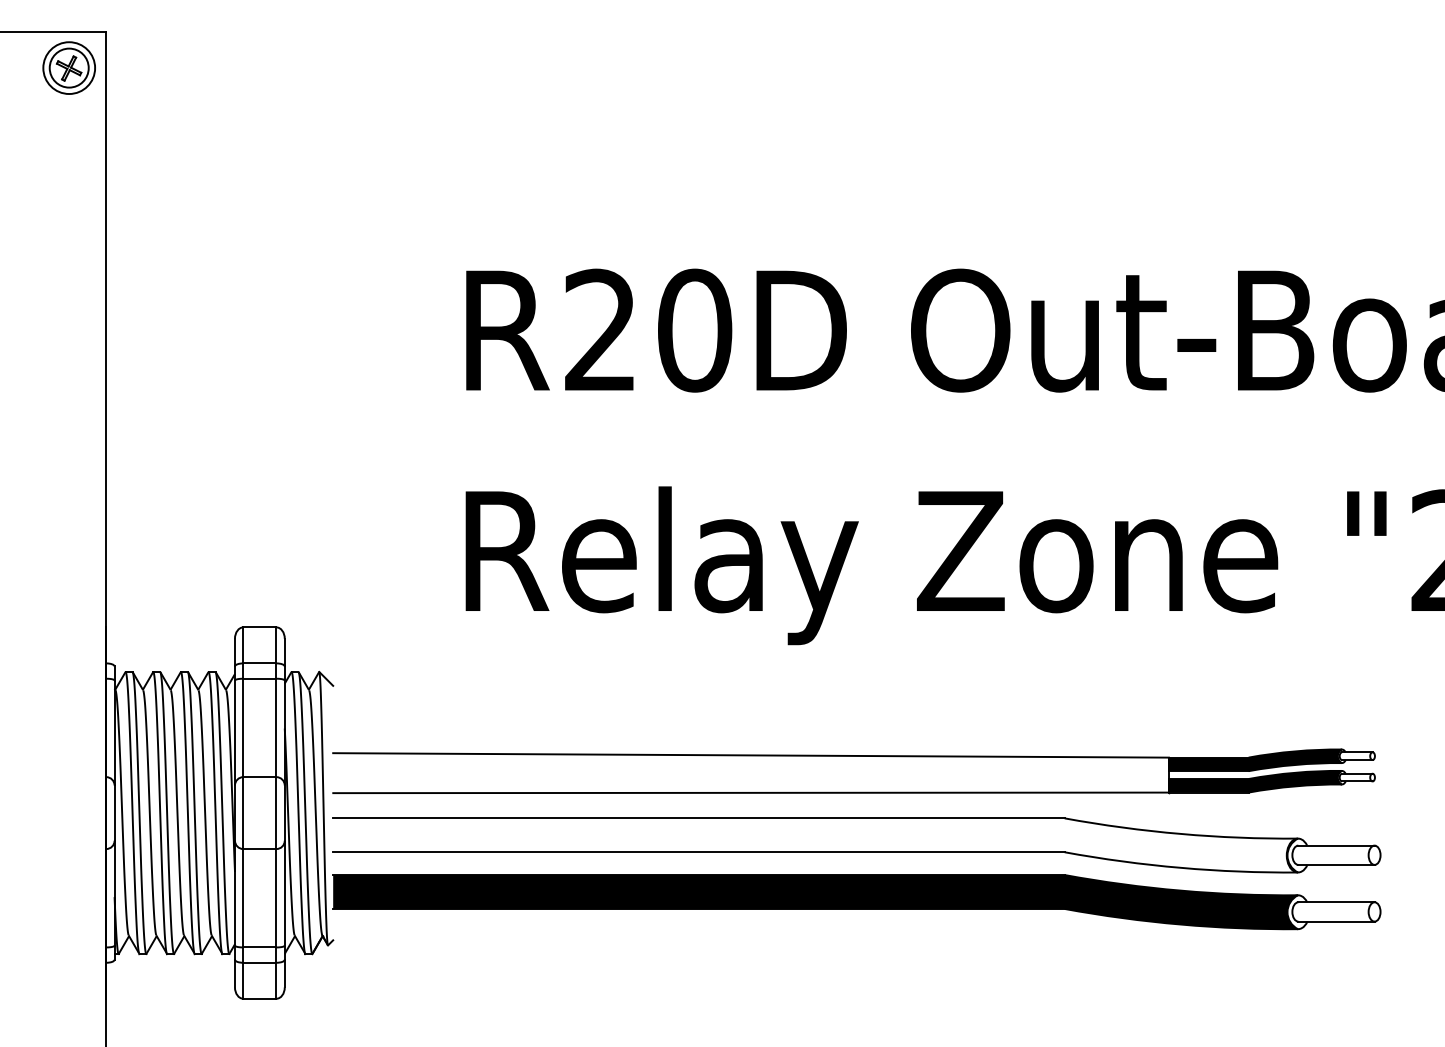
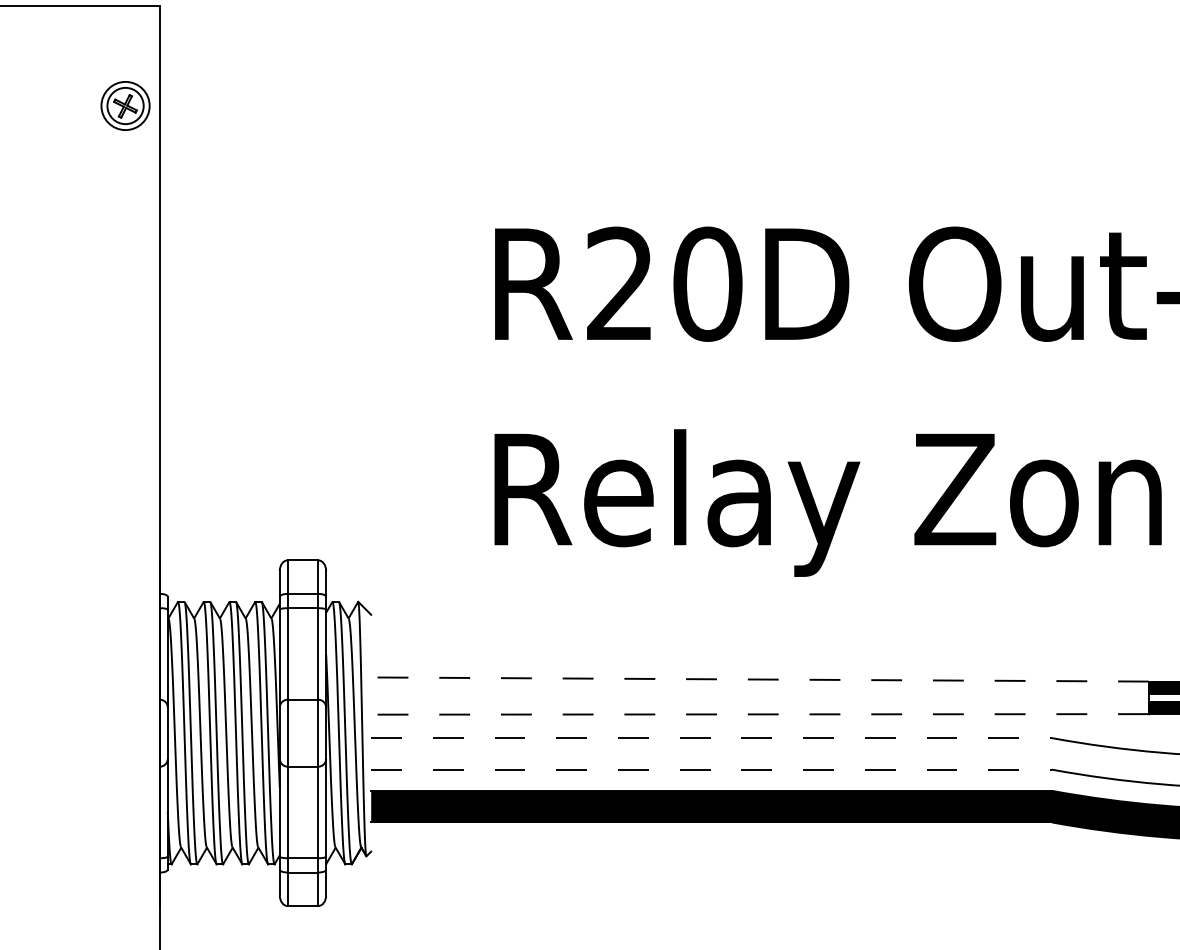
part: (68, 67) -> (124, 105), moved
line: (751, 755) -> (760, 679), solid -> dashed
line: (751, 792) -> (760, 714), solid -> dashed
line: (698, 818) -> (711, 738), solid -> dashed
line: (698, 852) -> (711, 769), solid -> dashed

